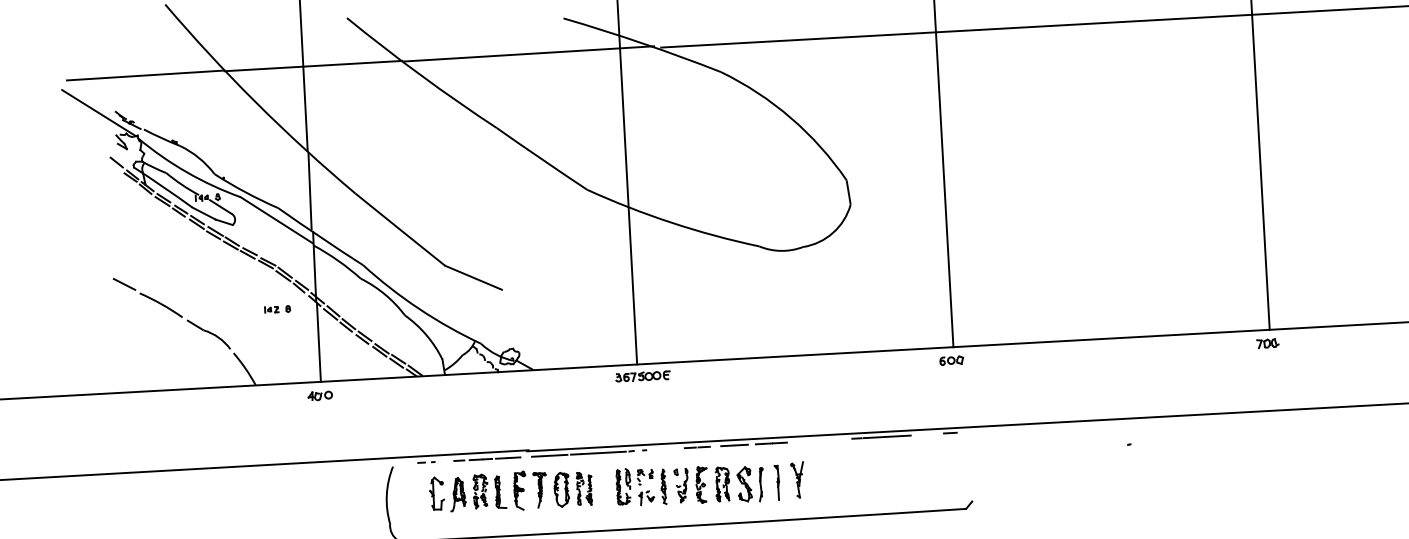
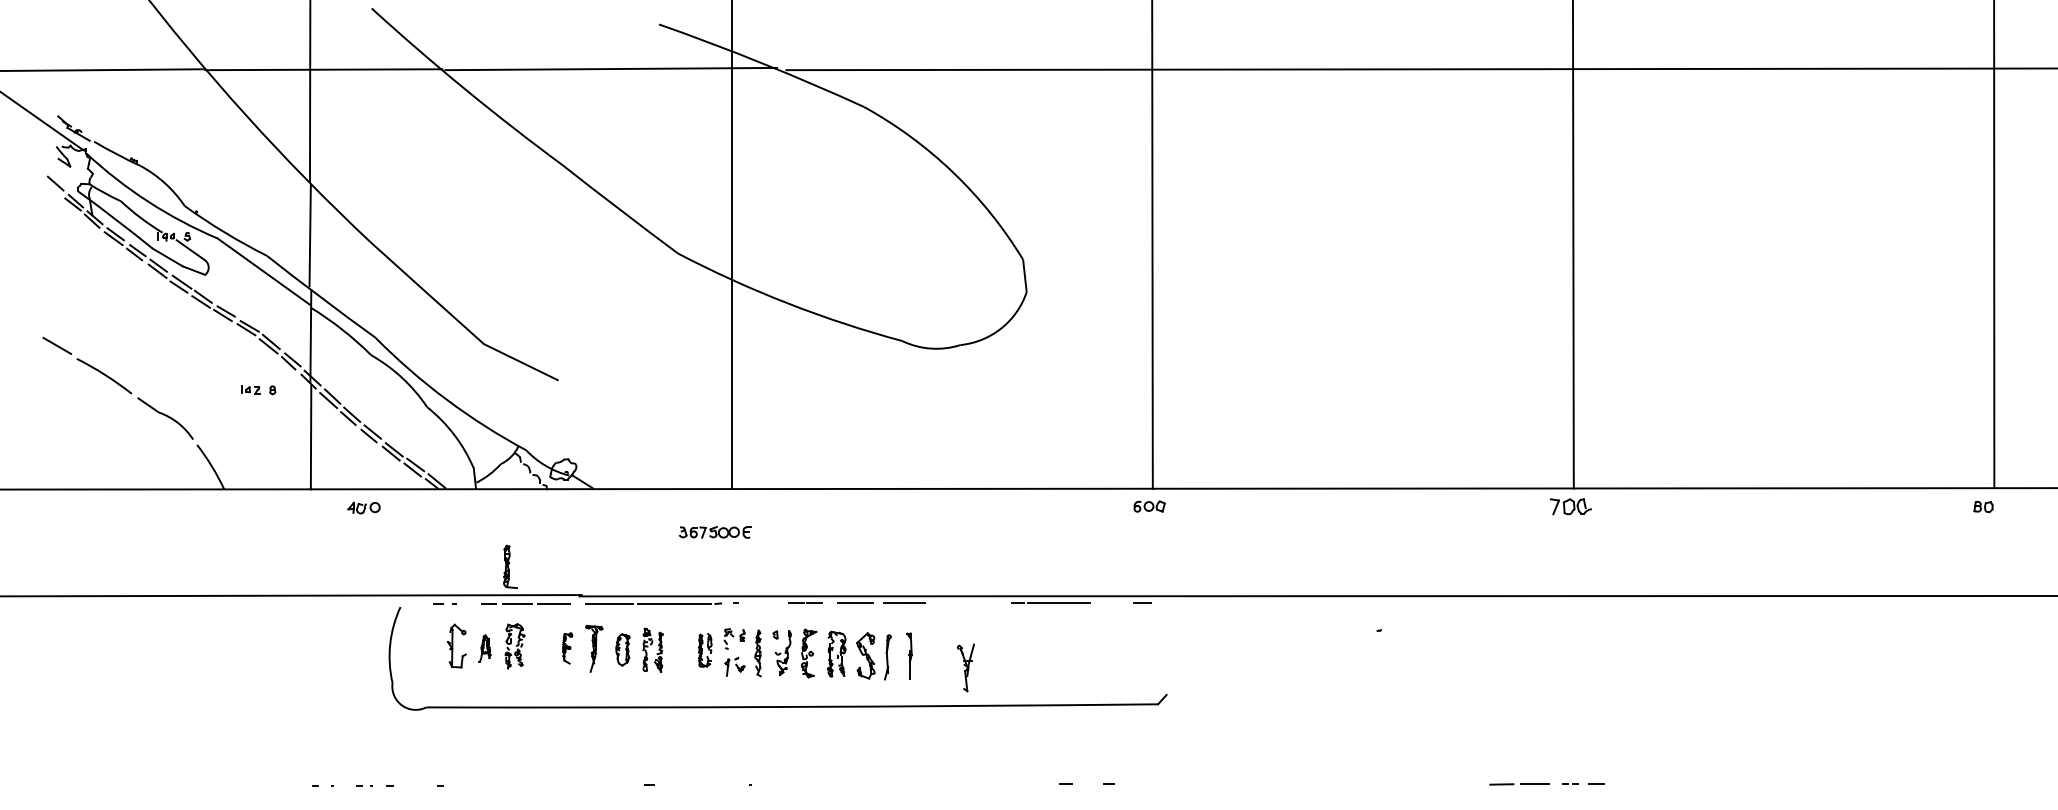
part: (1267, 343) -> (1570, 506), size x1.4
part: (642, 376) -> (715, 532), moved
part: (319, 395) -> (363, 507), moved
part: (797, 479) -> (965, 667), moved
part: (623, 486) -> (705, 650), size x0.7
part: (561, 489) -> (622, 649), size x0.7
part: (520, 490) -> (567, 648), size x0.6
part: (500, 492) -> (510, 566), moved
part: (457, 494) -> (484, 648), size x0.6

